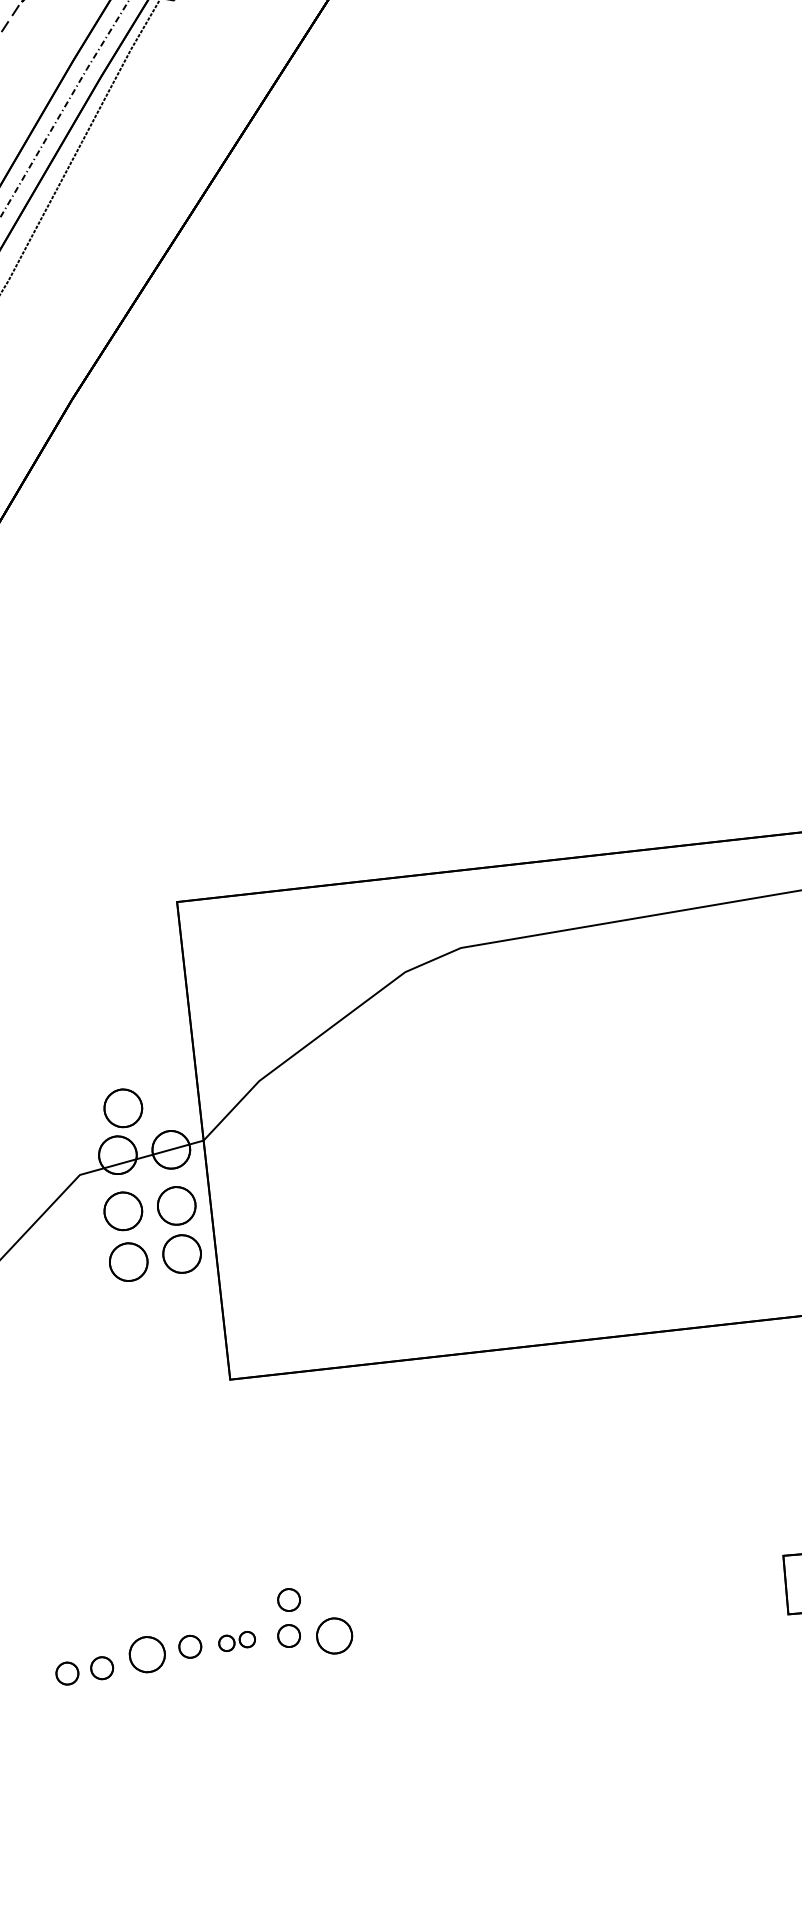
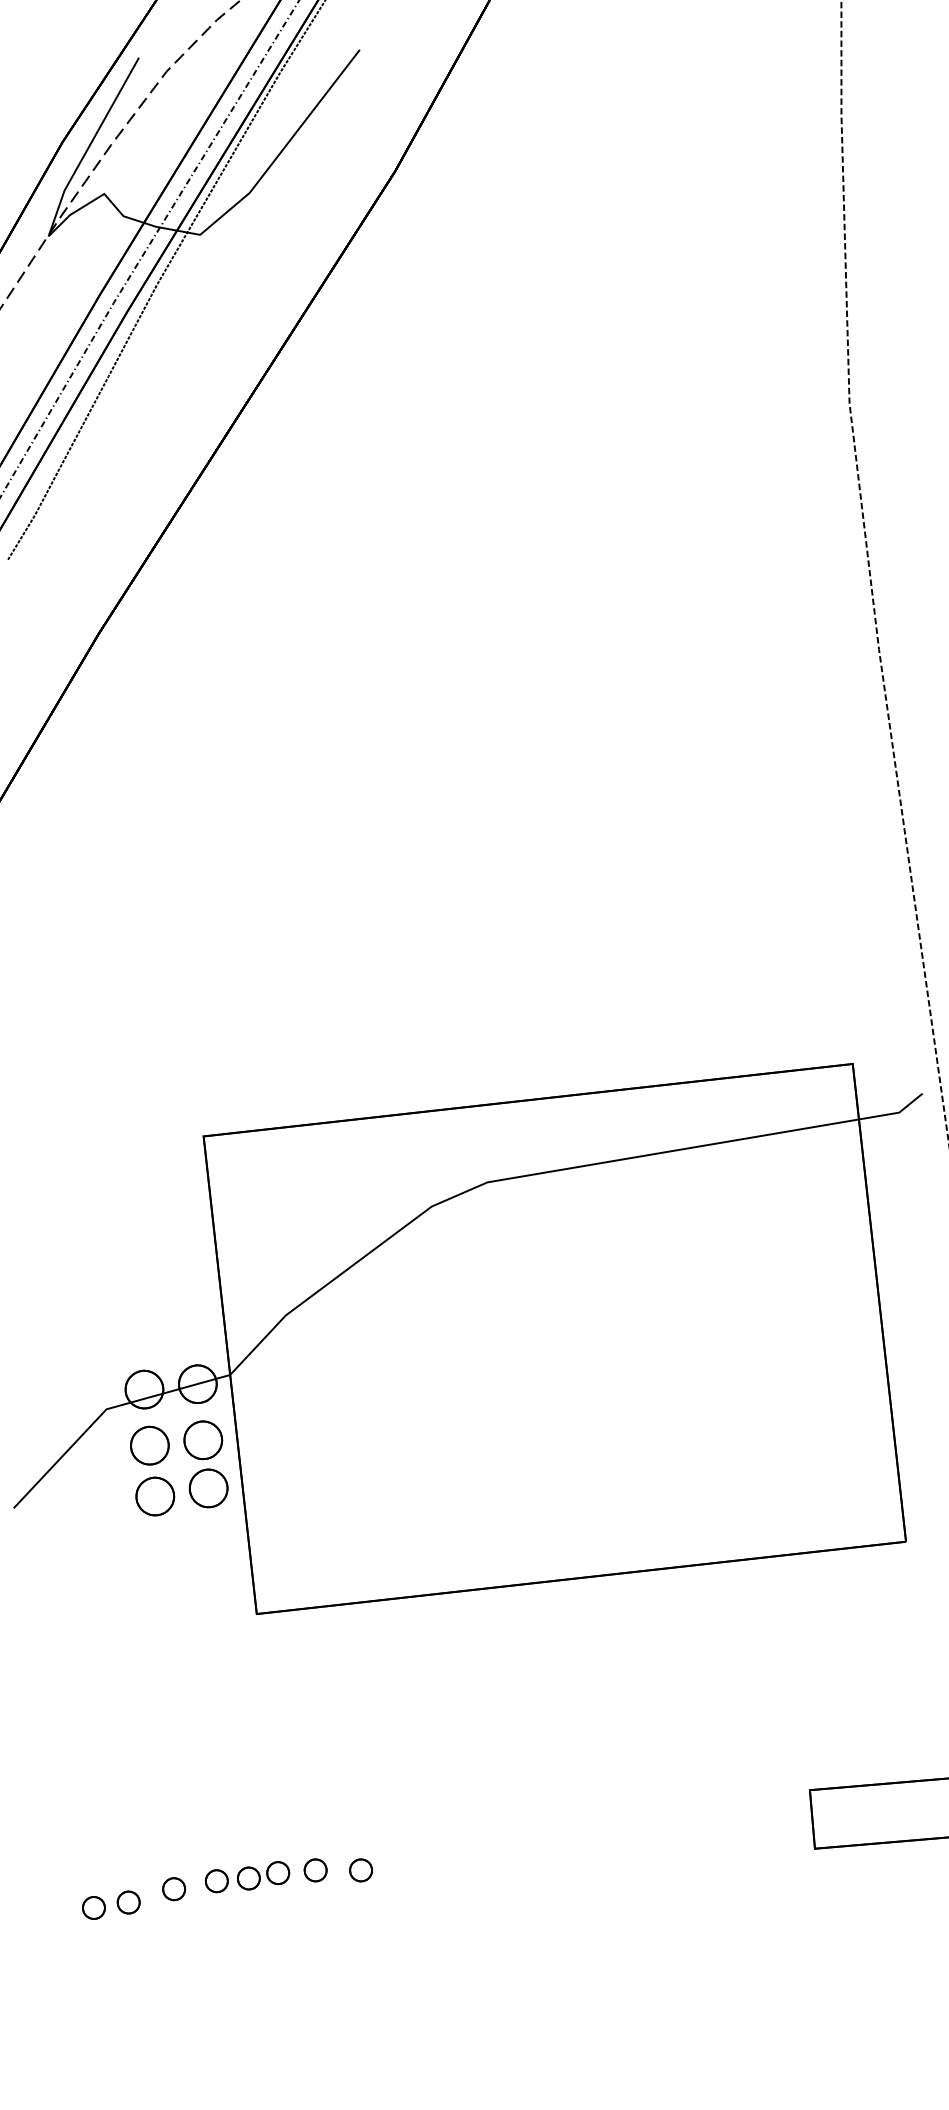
part: (122, 1108) -> (149, 1342), removed
part: (288, 1600) -> (315, 1834), removed
part: (333, 1636) -> (360, 1870), size x0.62
part: (236, 1641) -> (263, 1875), size x1.43
part: (147, 1655) -> (174, 1889), size x0.62

